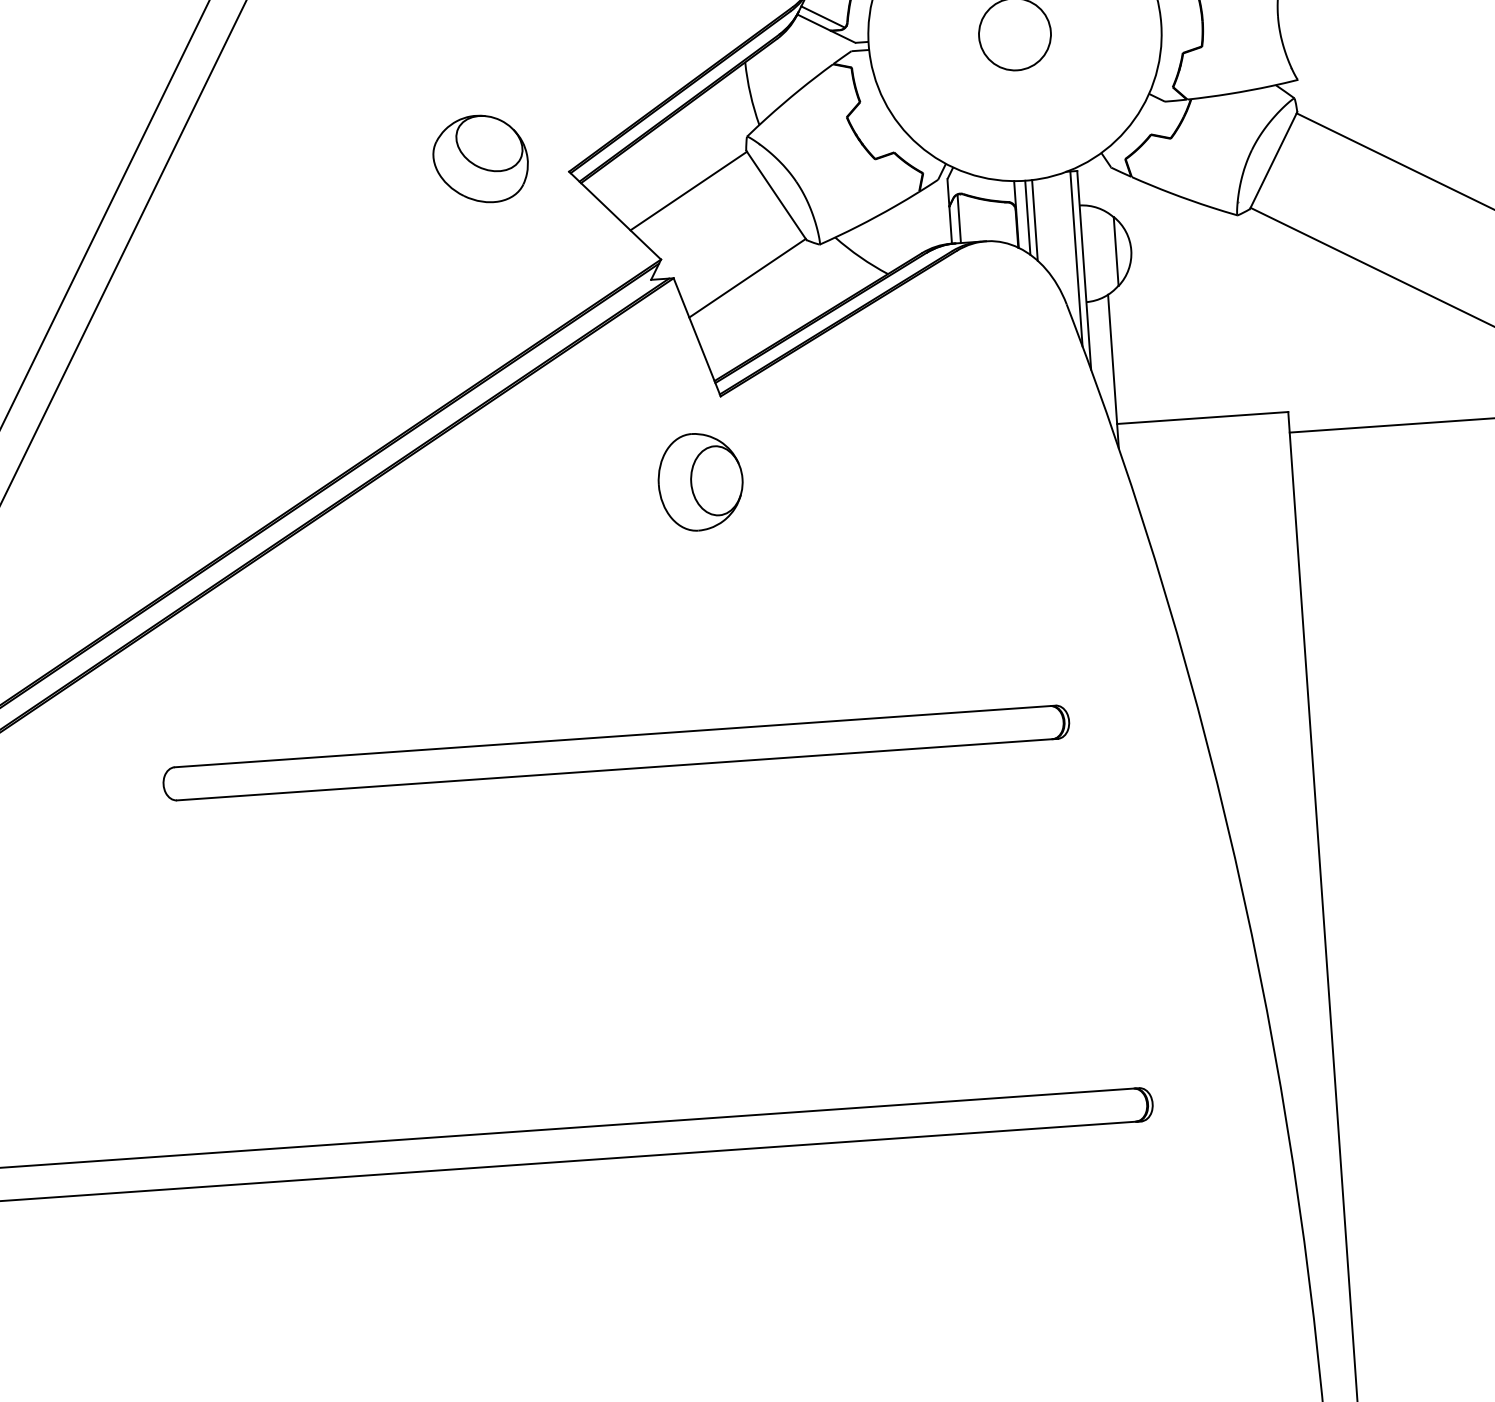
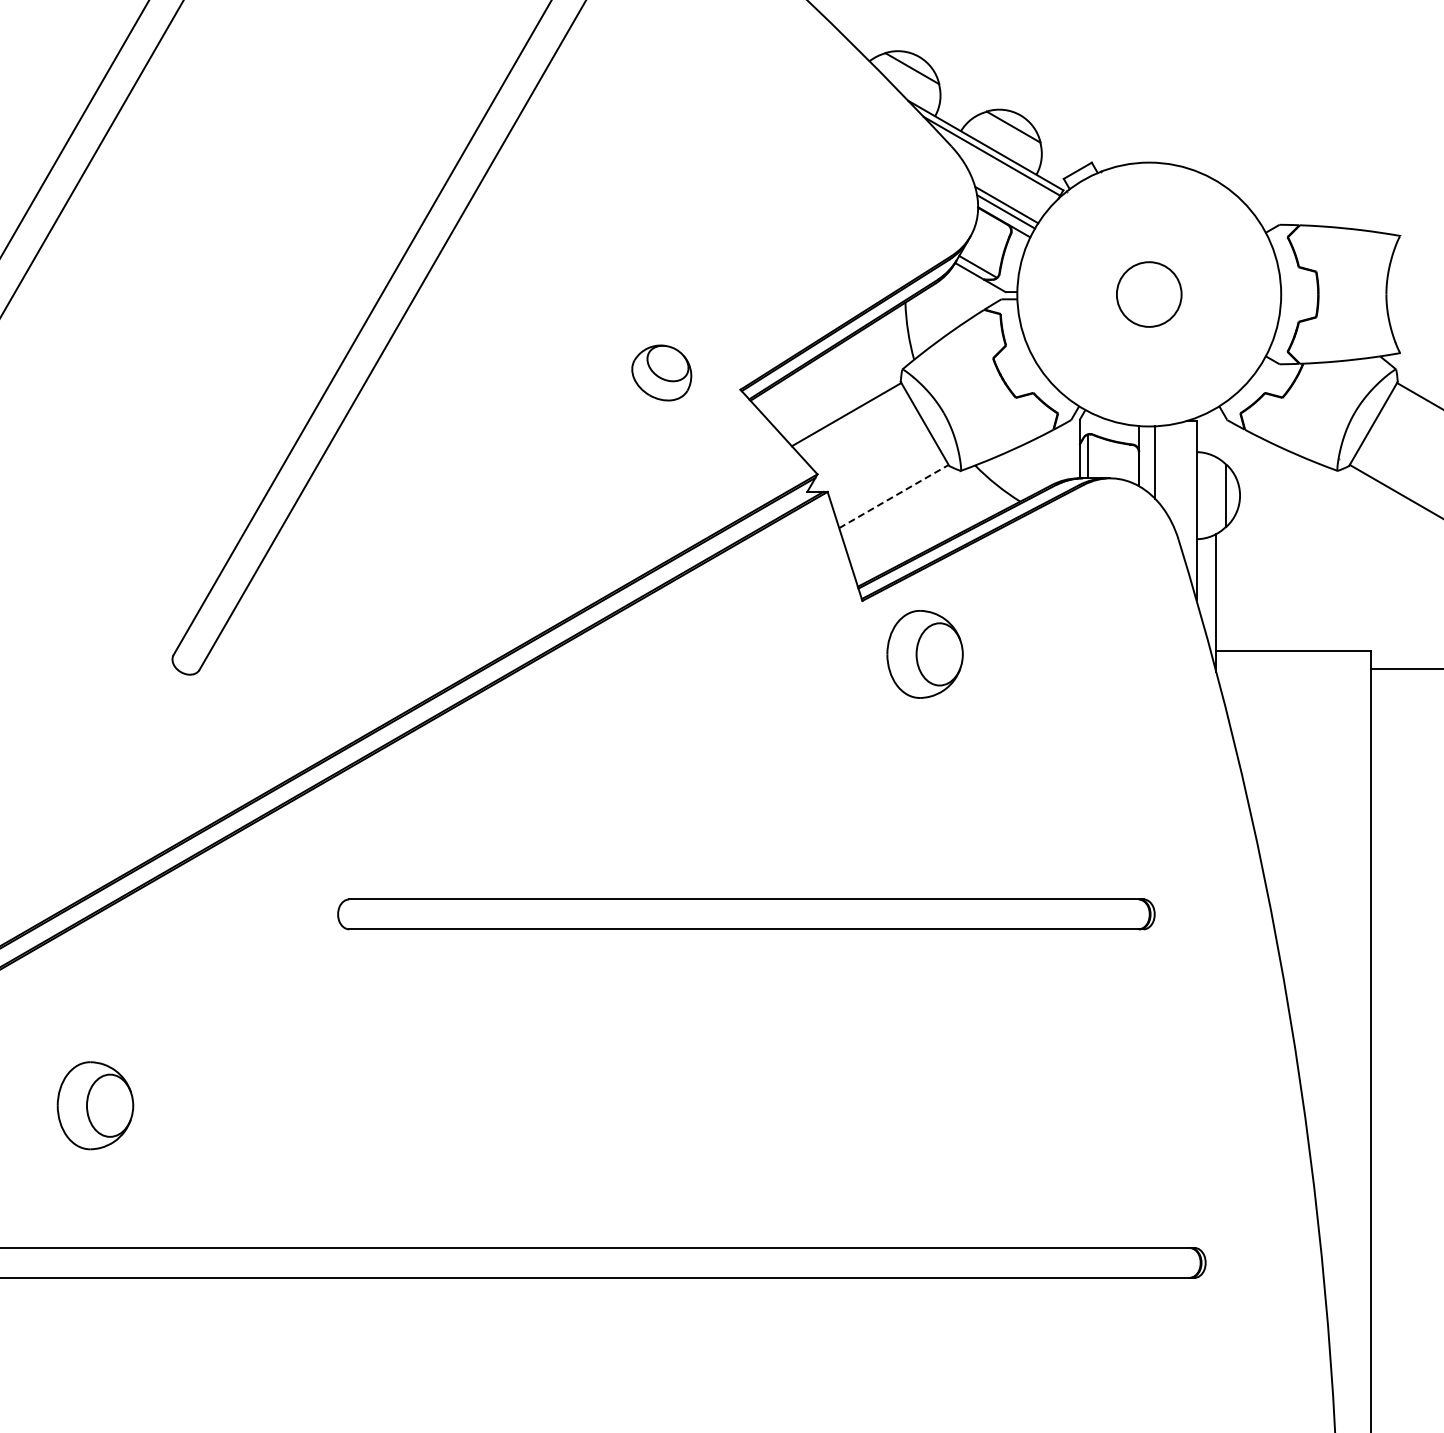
part: (480, 158) -> (661, 372), size x0.7
line: (1028, 217) -> (1149, 459), removed
line: (1076, 258) -> (1190, 499), removed
line: (748, 278) -> (894, 496), solid -> dashed
part: (700, 482) -> (924, 654), moved

